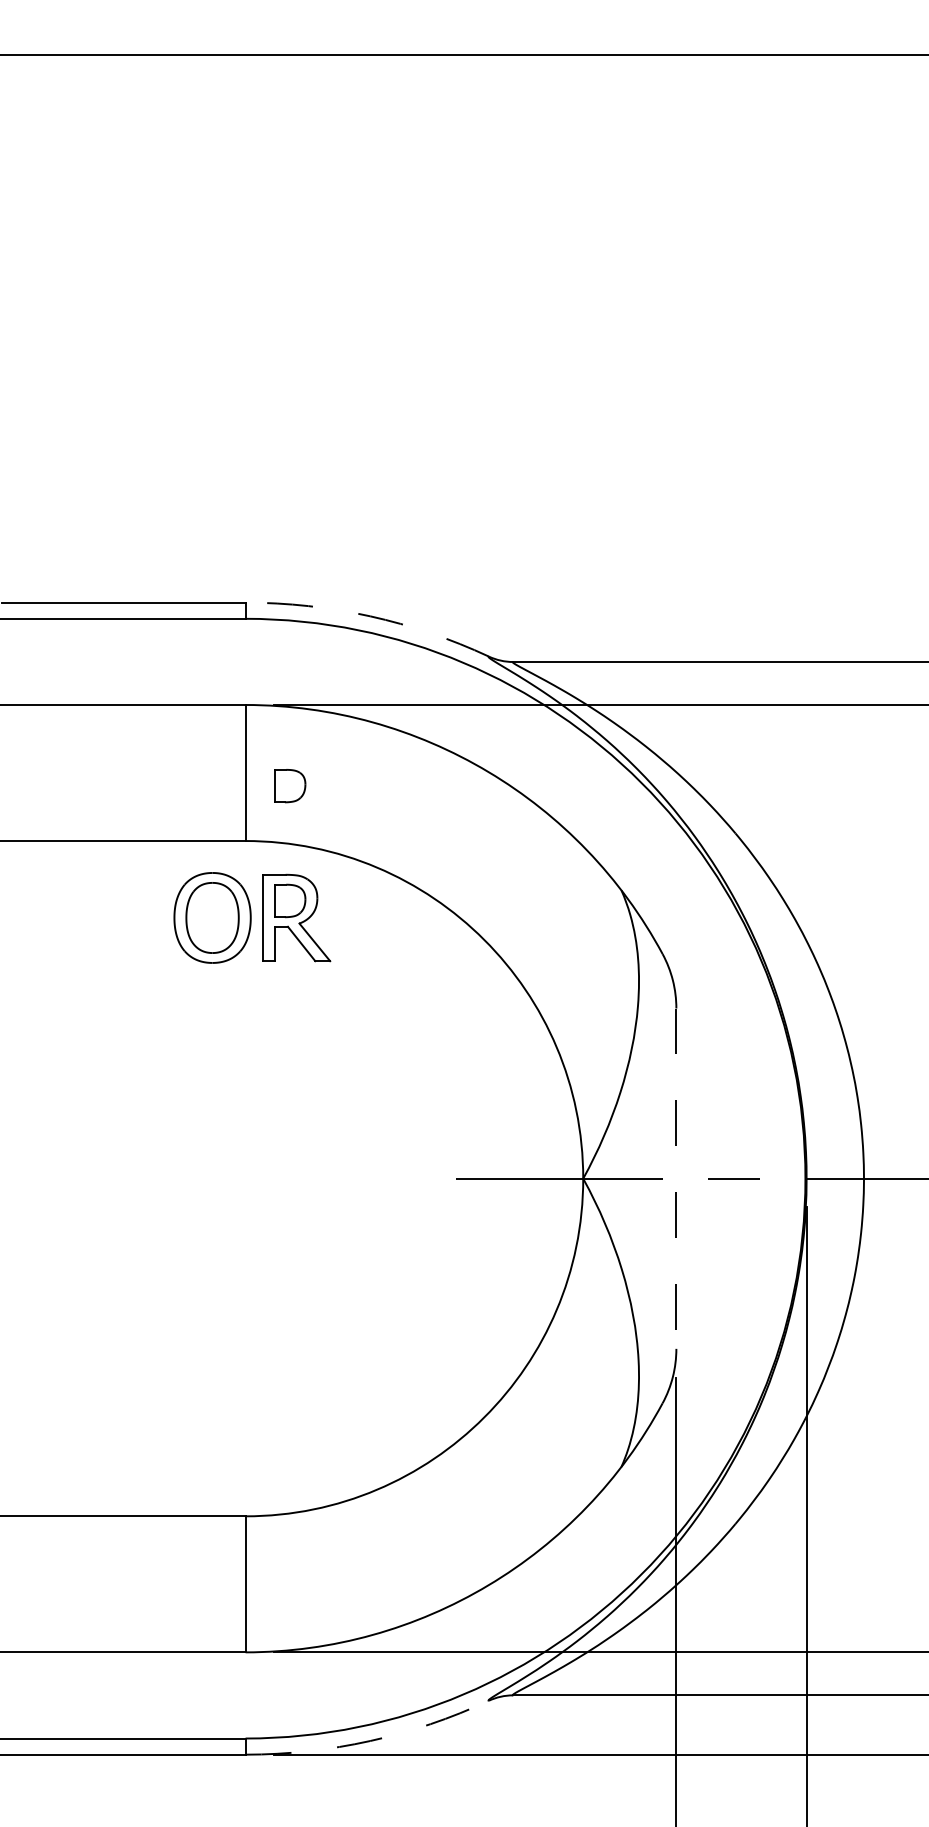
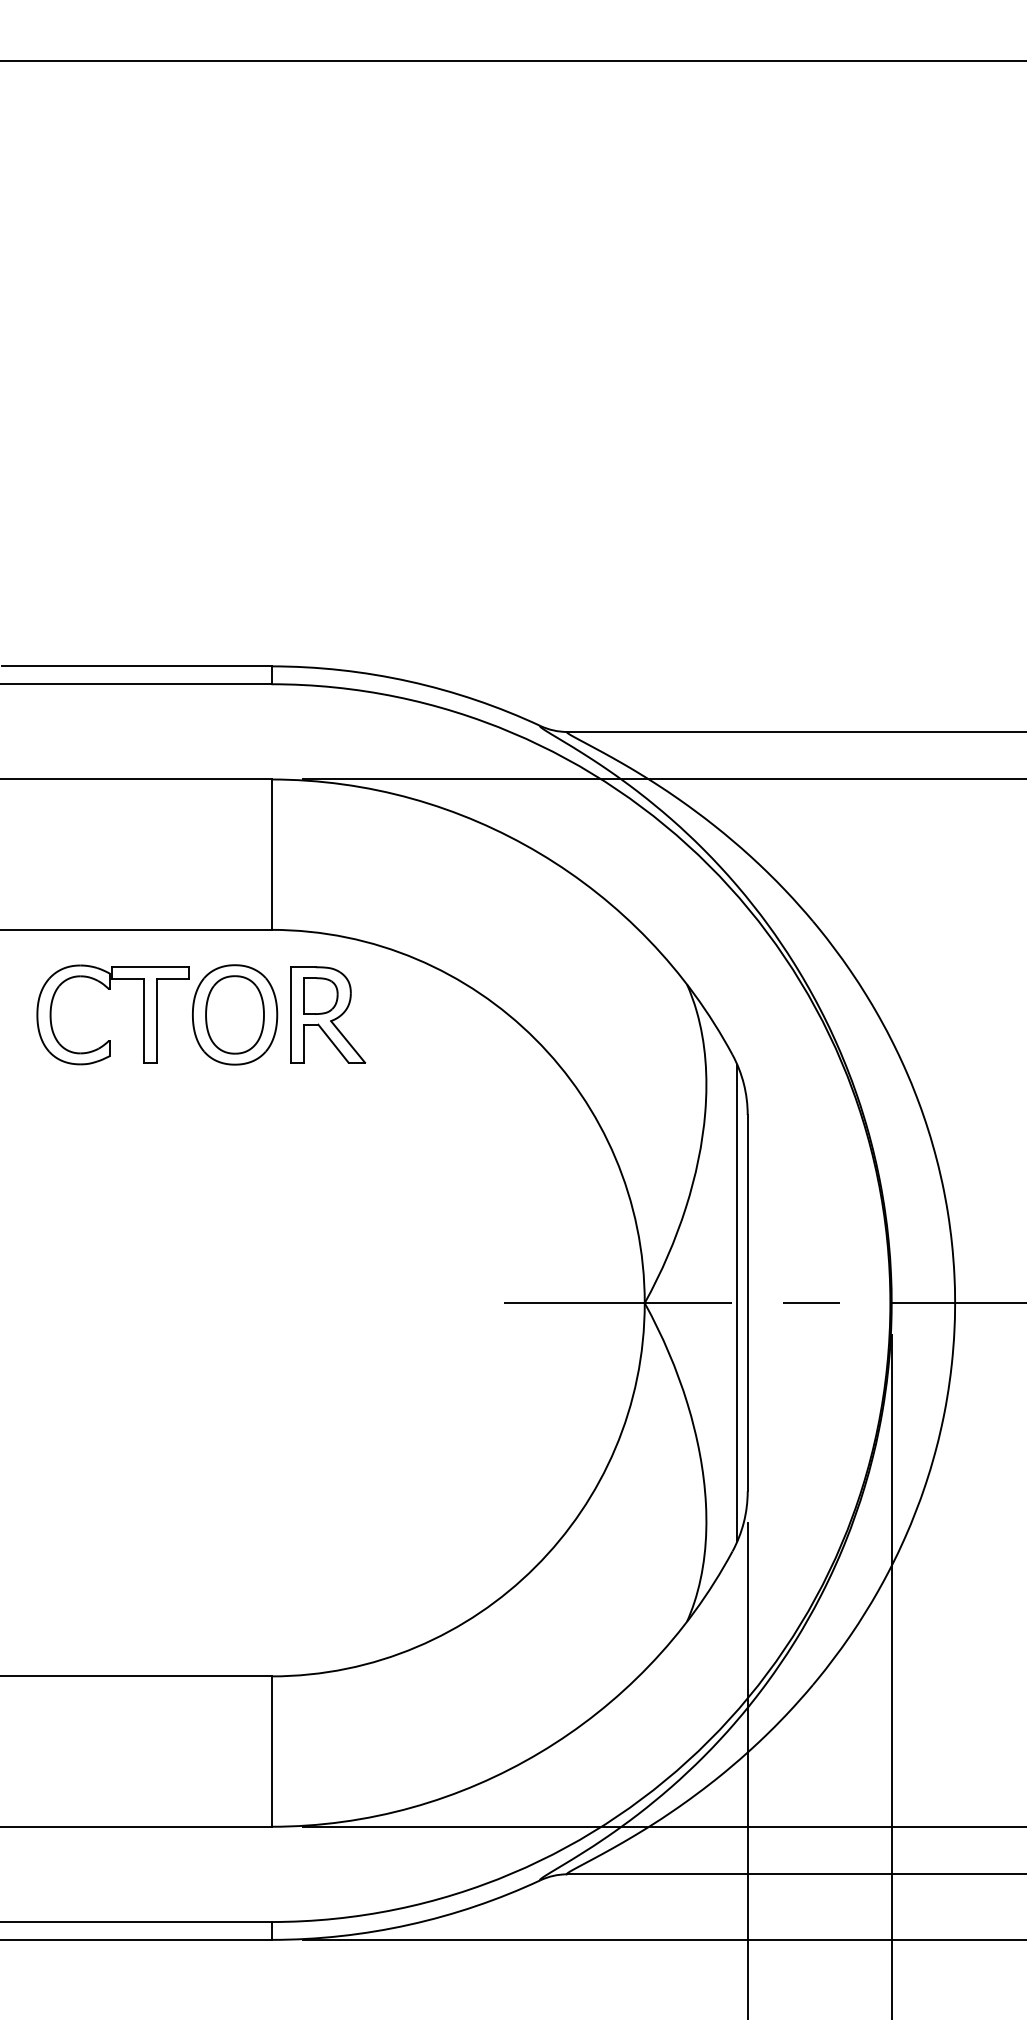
arc: (370, 616) -> (409, 681), dashed -> solid
part: (289, 785) -> (320, 868), removed
part: (99, 894) -> (110, 989), added
line: (667, 1178) -> (737, 1302), added
line: (676, 1179) -> (747, 1303), dashed -> solid
arc: (370, 1740) -> (409, 1924), dashed -> solid

